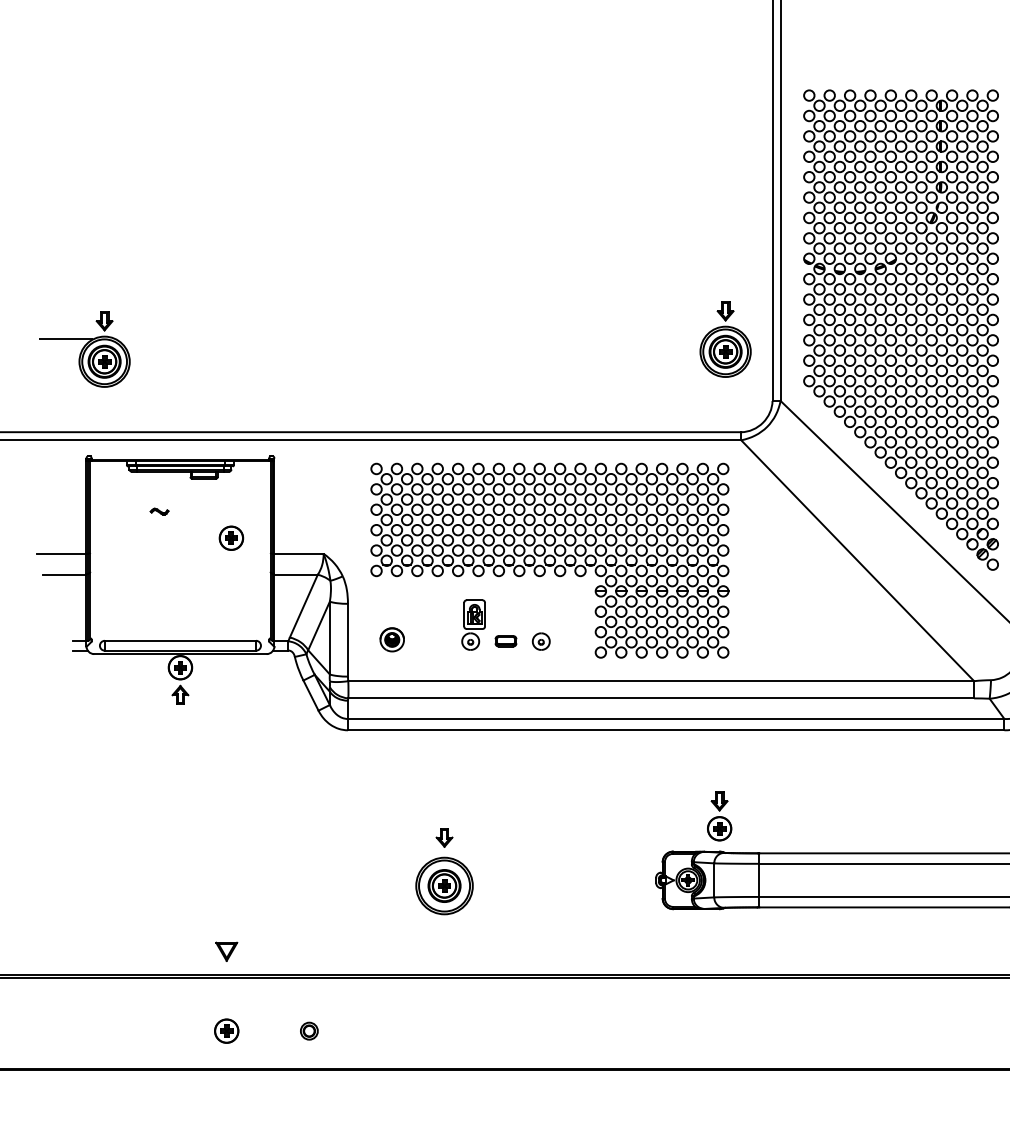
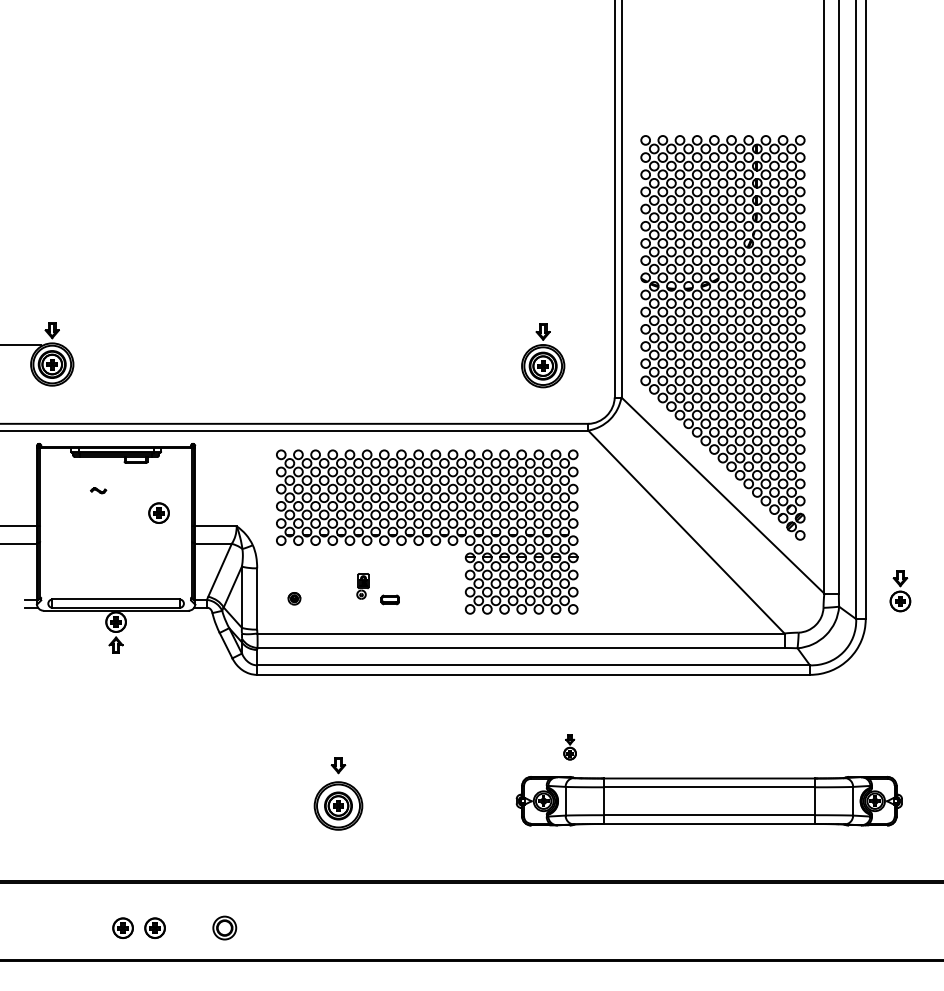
part: (725, 339) -> (543, 355), moved
part: (473, 625) -> (362, 586), size x0.6
part: (392, 639) -> (294, 598), size x0.6
part: (540, 641) -> (419, 600), removed
part: (718, 816) -> (569, 747), size x0.6
part: (226, 951) -> (154, 861), removed
part: (188, 1030) -> (122, 927), added
part: (309, 1031) -> (224, 928), size x1.6

